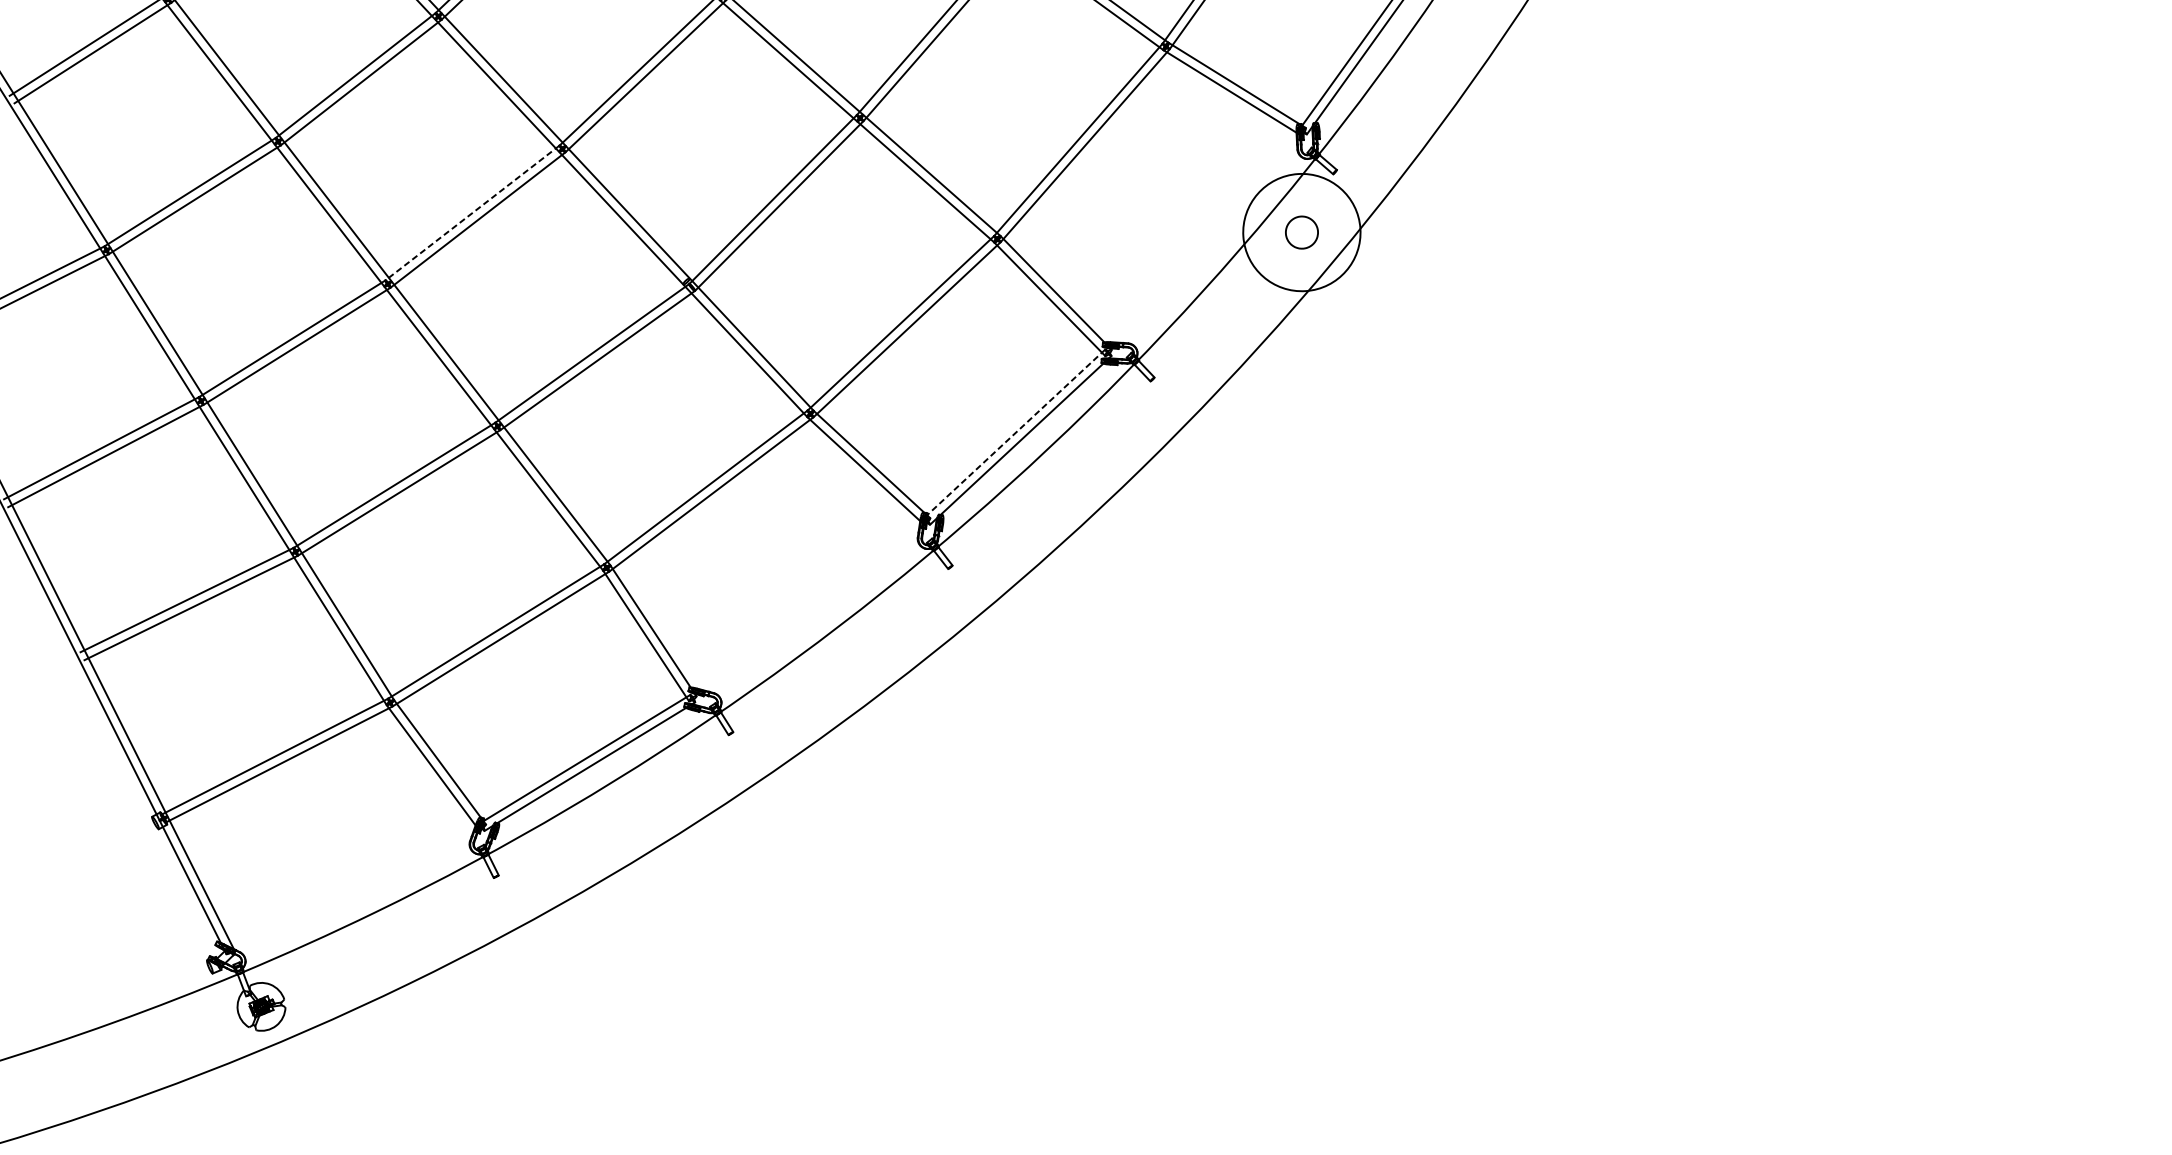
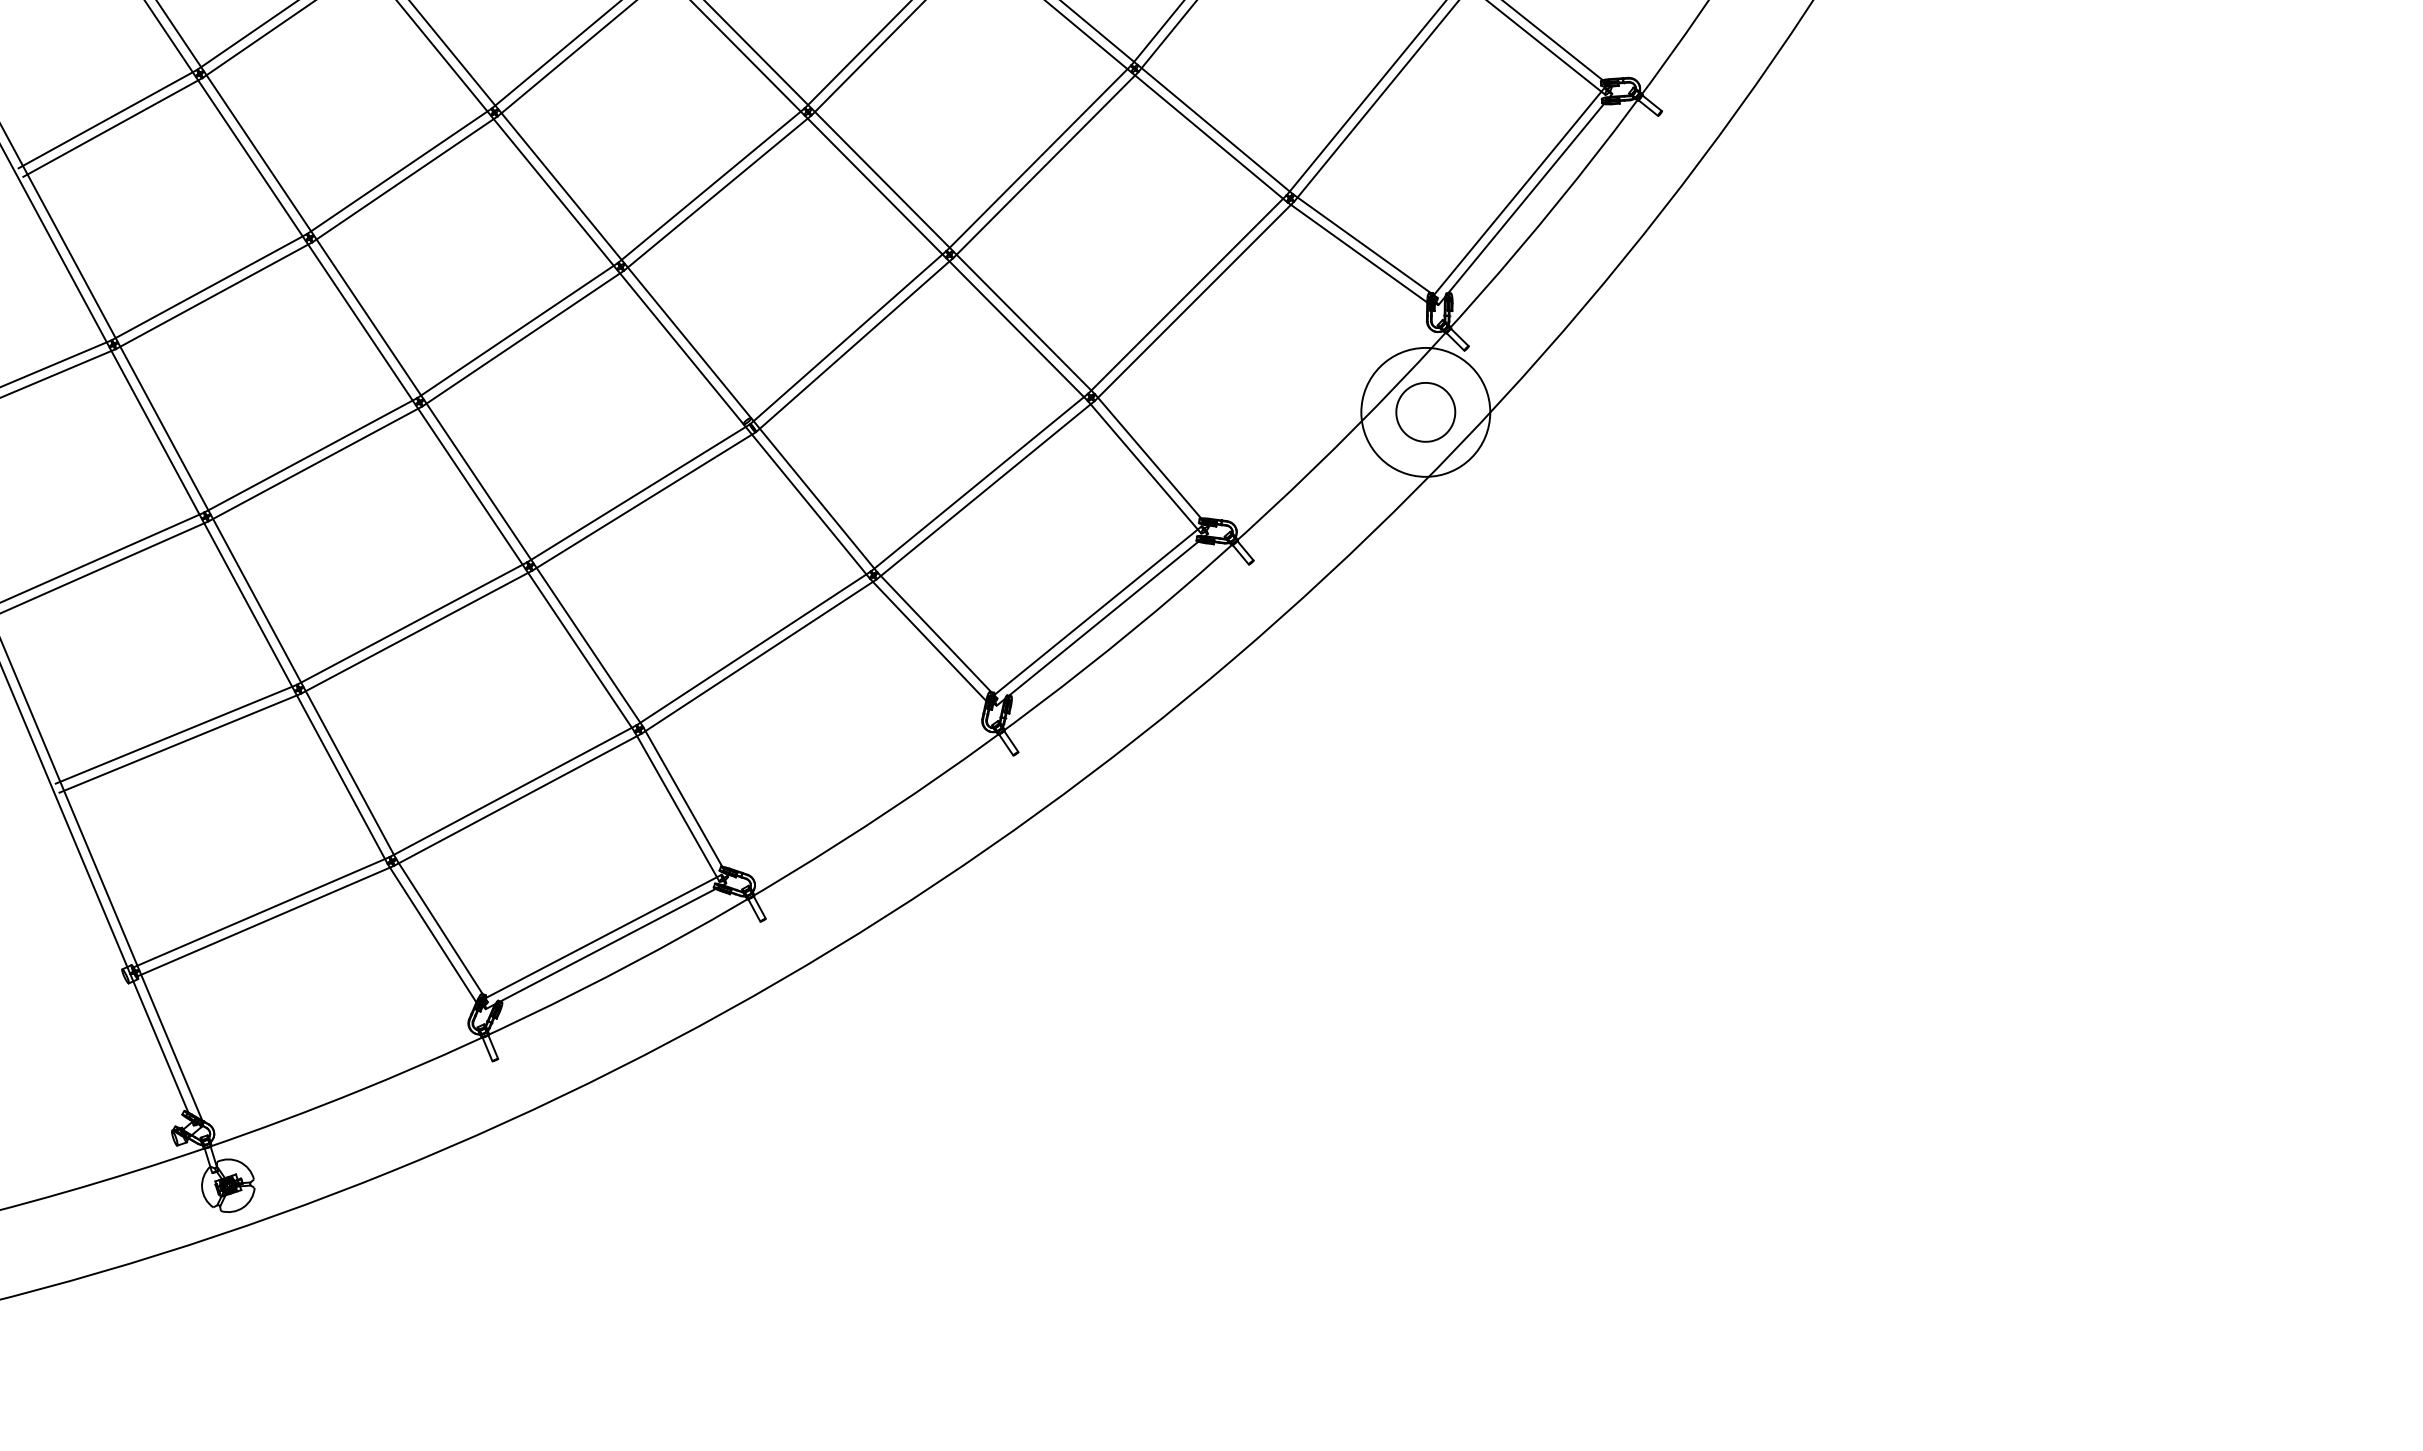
line: (472, 213) -> (517, 330), dashed -> solid
part: (1301, 232) -> (1425, 412), size x1.67
line: (1014, 434) -> (1095, 612), dashed -> solid

